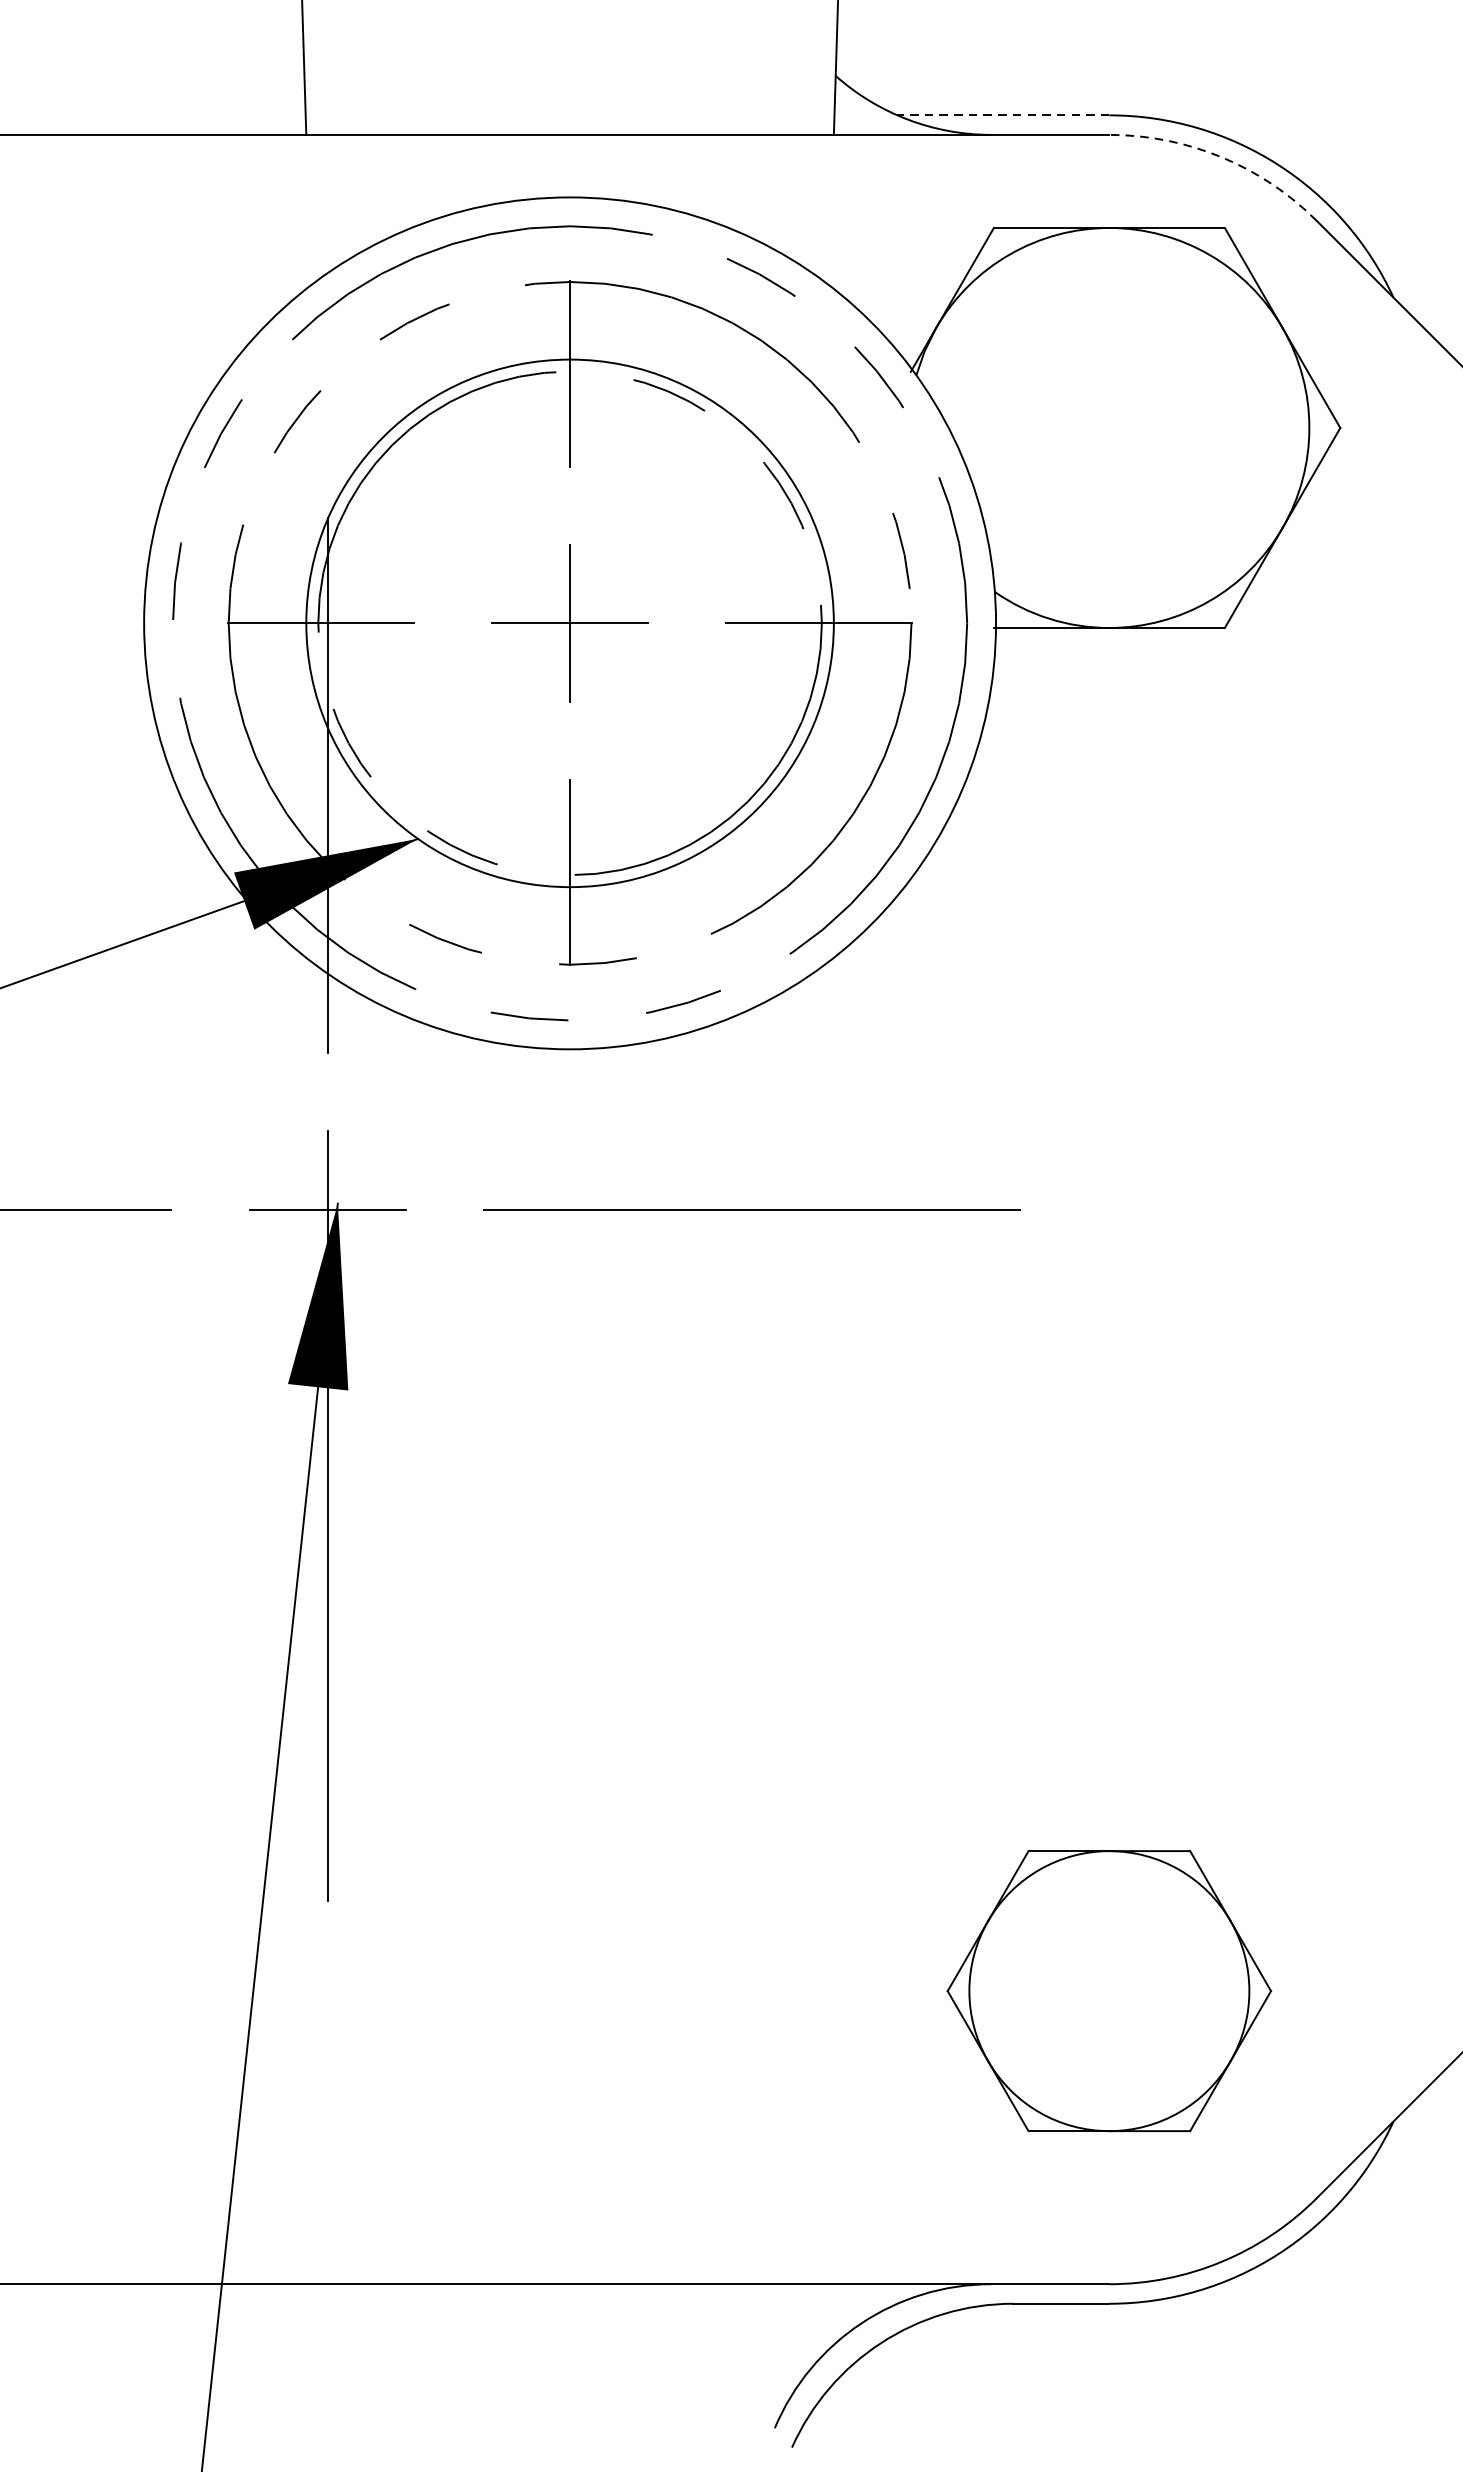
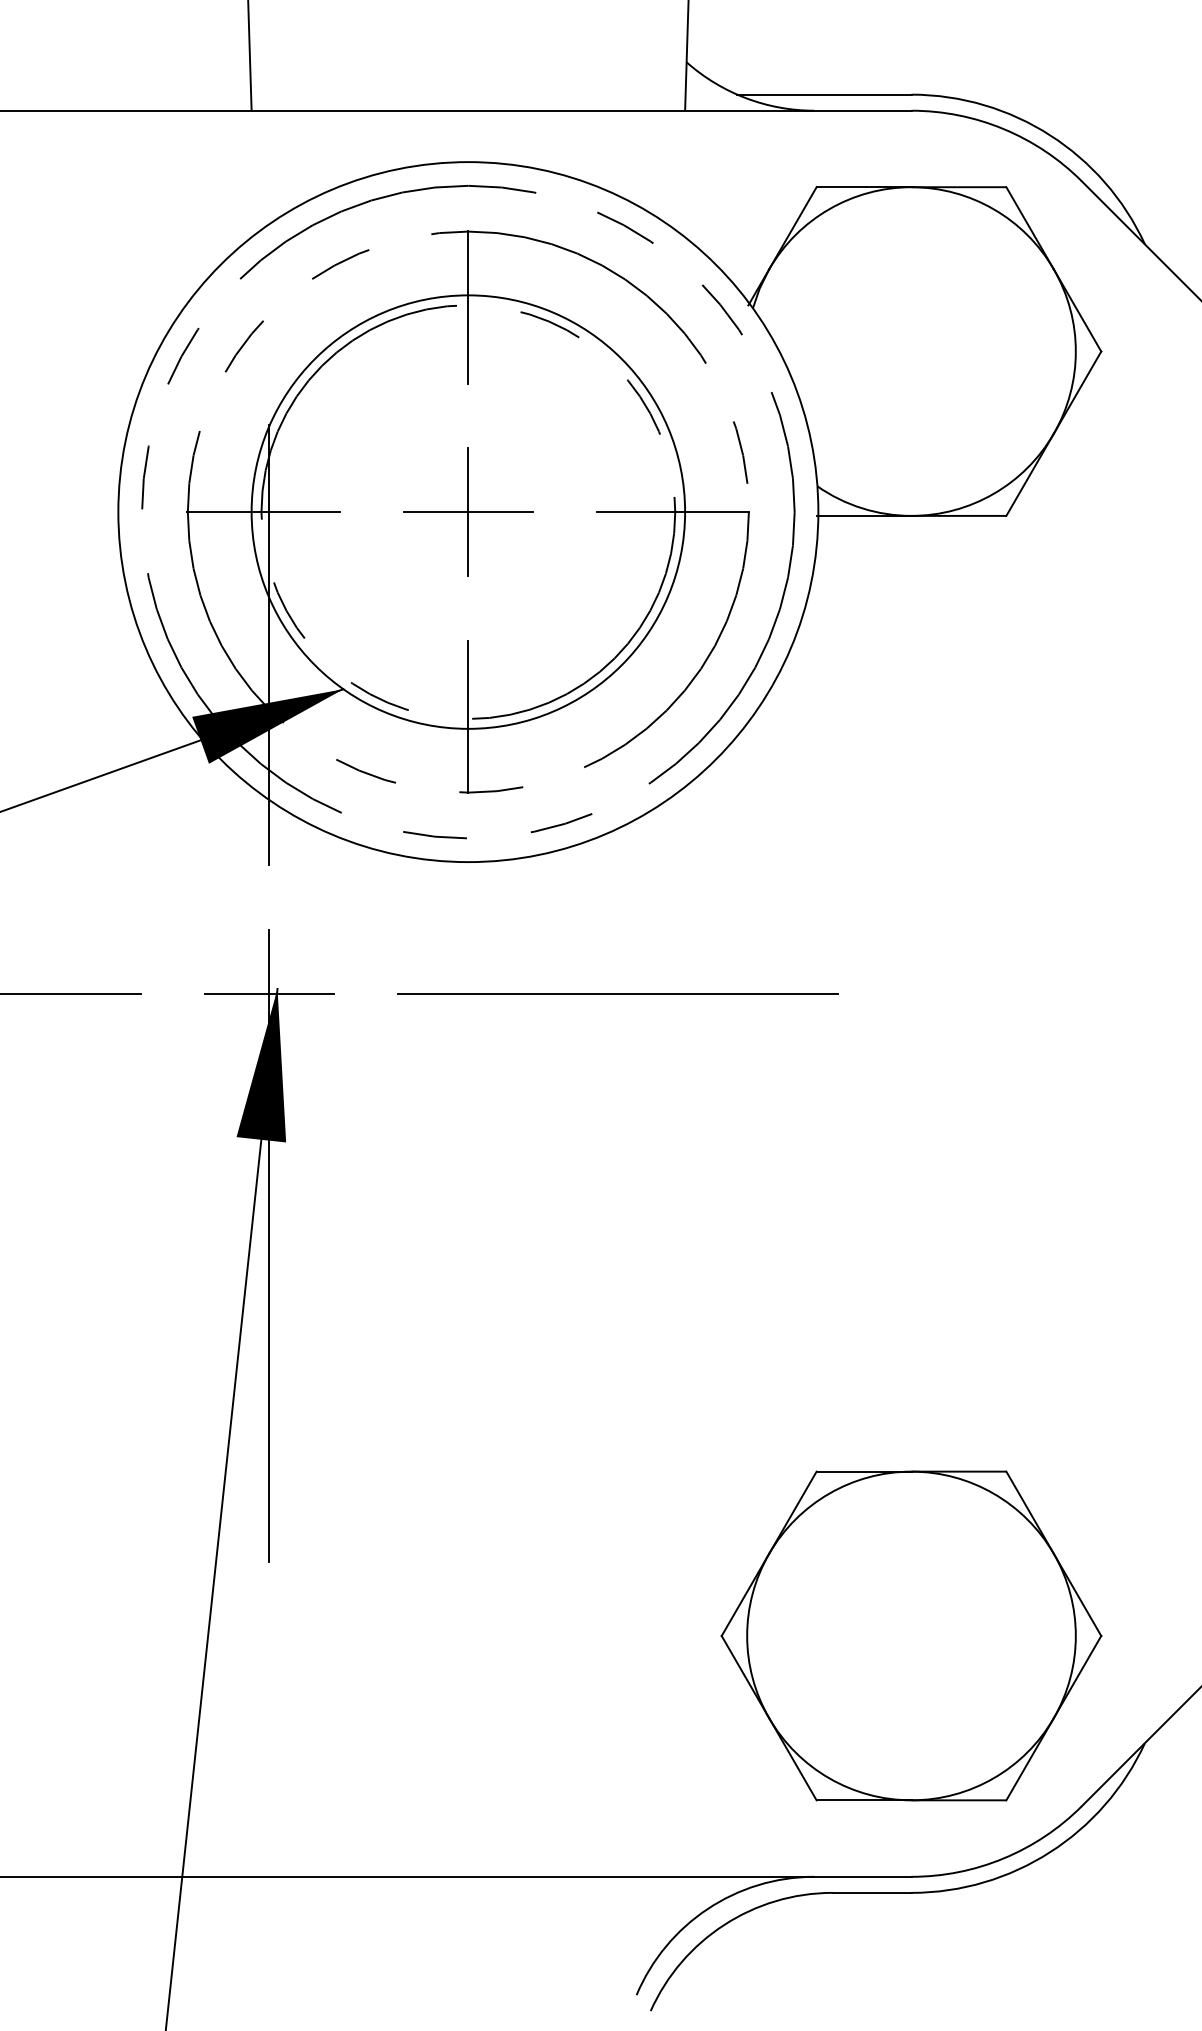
line: (1002, 115) -> (823, 94), dashed -> solid
arc: (1221, 157) -> (1003, 129), dashed -> solid
part: (1109, 1990) -> (911, 1635), size x1.43

